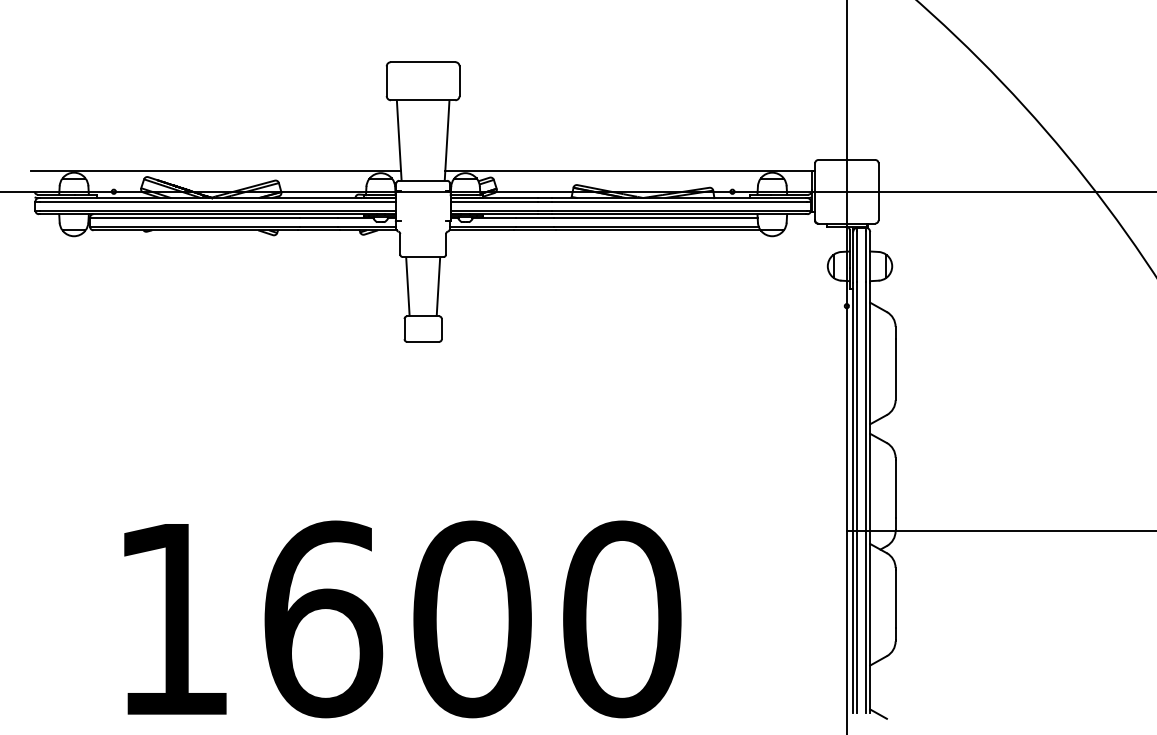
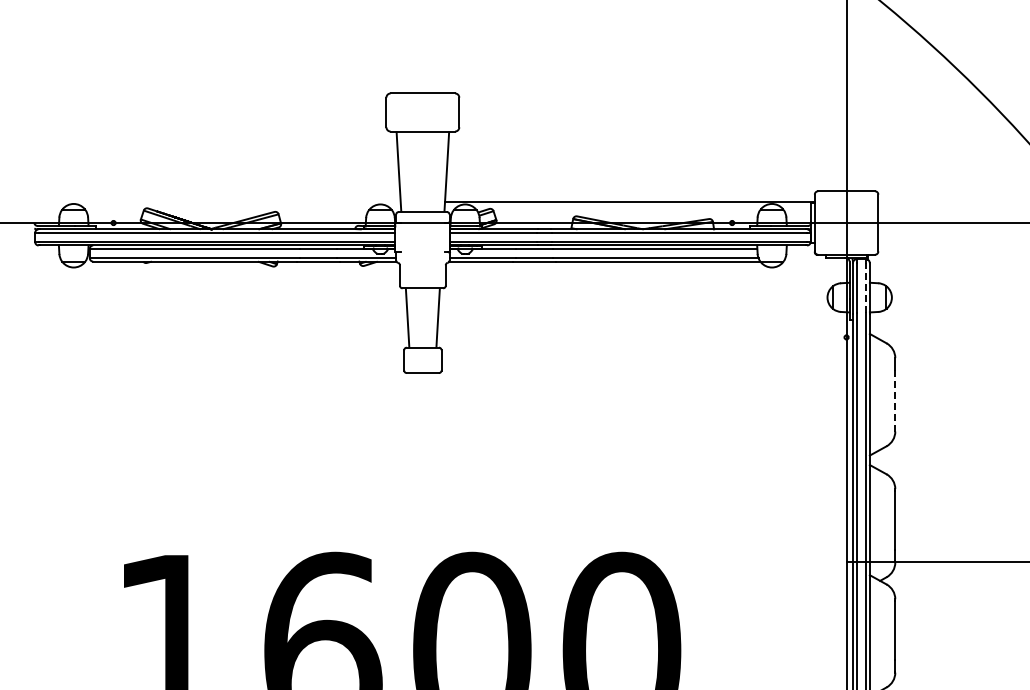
line: (216, 170) -> (216, 201), removed
line: (865, 256) -> (865, 287), solid -> dashed
line: (895, 369) -> (895, 400), solid -> dashed

